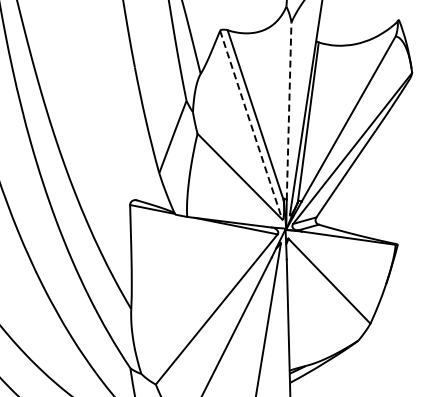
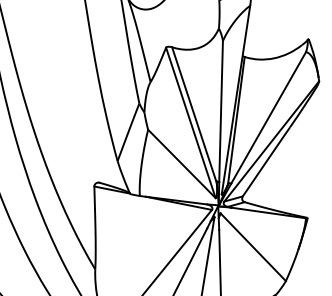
line: (289, 111) -> (221, 111), dashed -> solid
line: (251, 125) -> (191, 123), dashed -> solid

